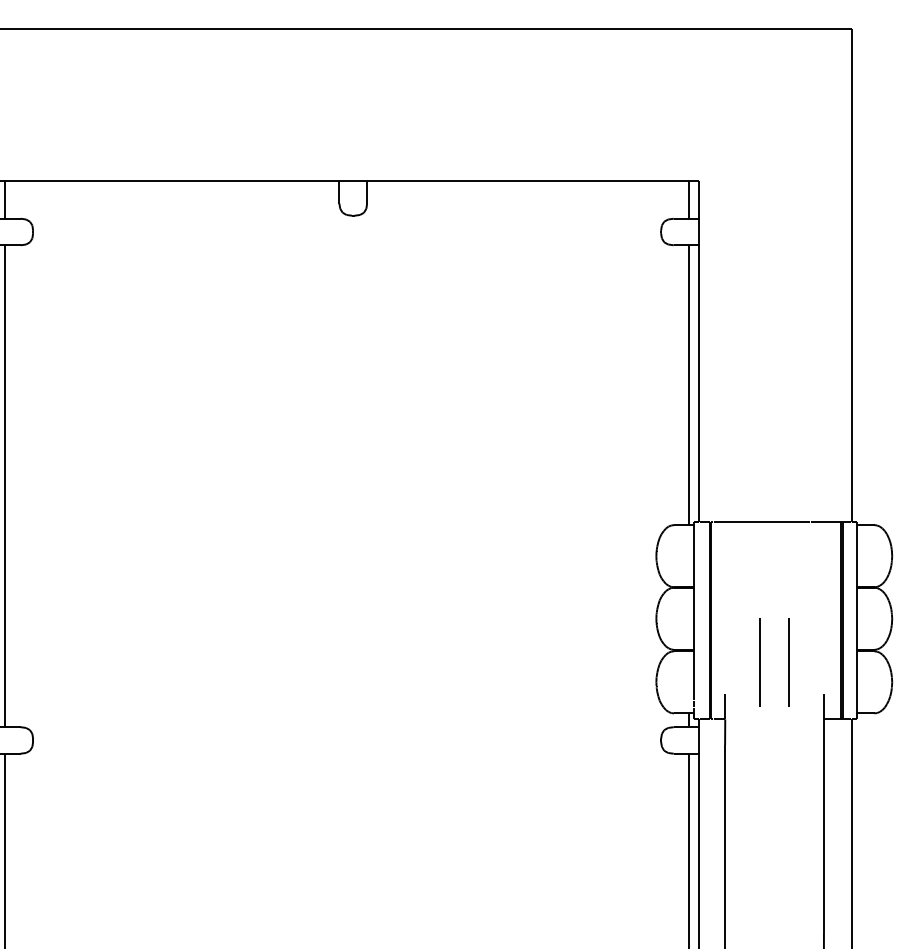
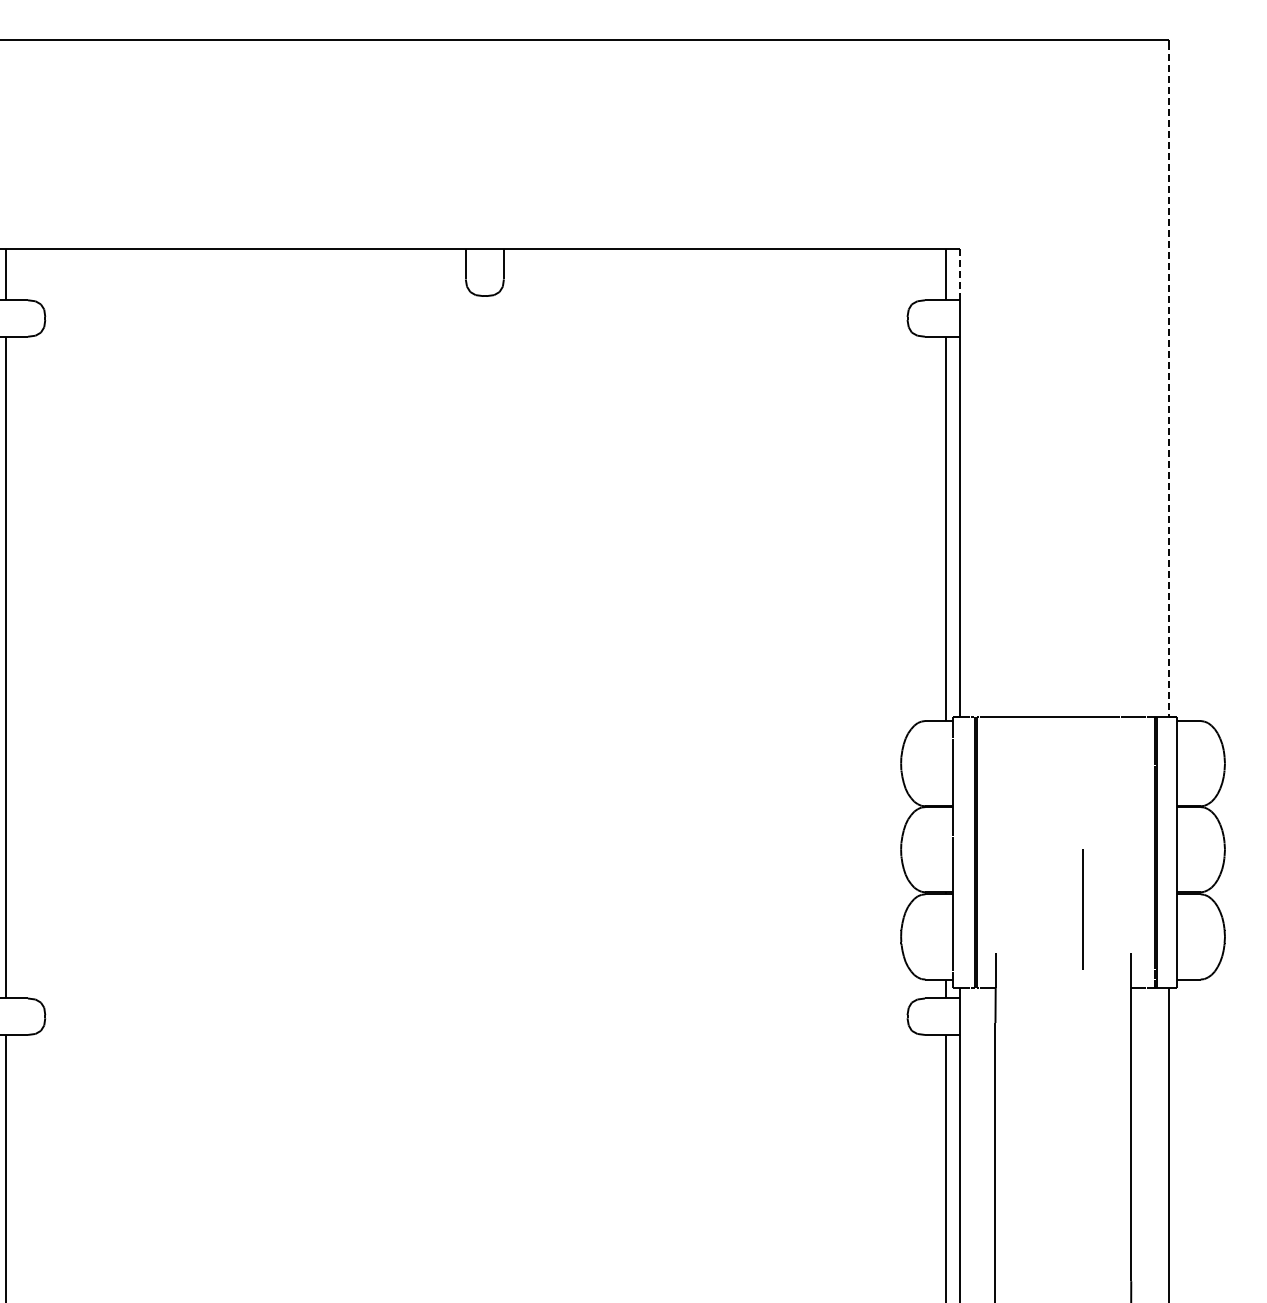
line: (698, 201) -> (959, 276), solid -> dashed
line: (851, 277) -> (1169, 380), solid -> dashed
line: (760, 662) -> (1043, 909), removed

